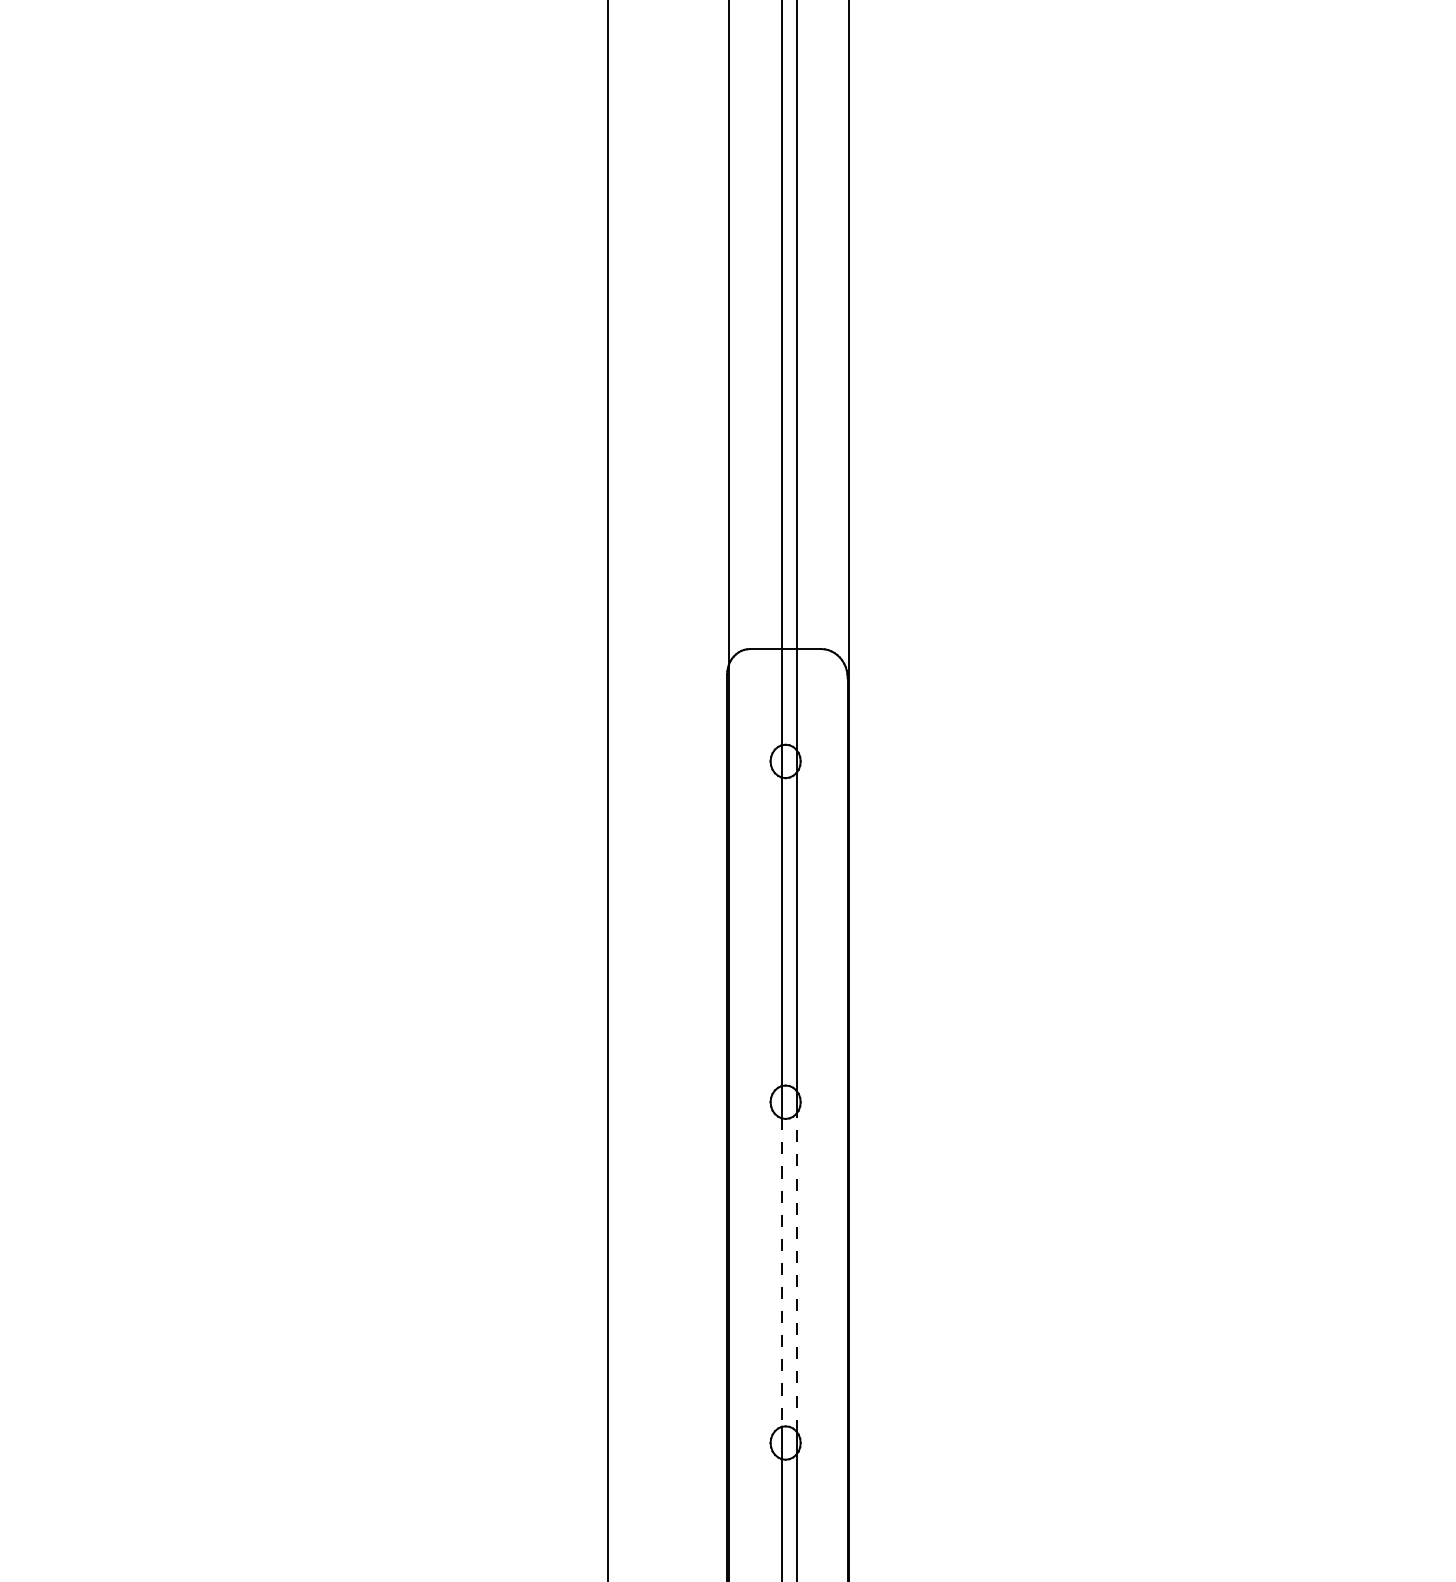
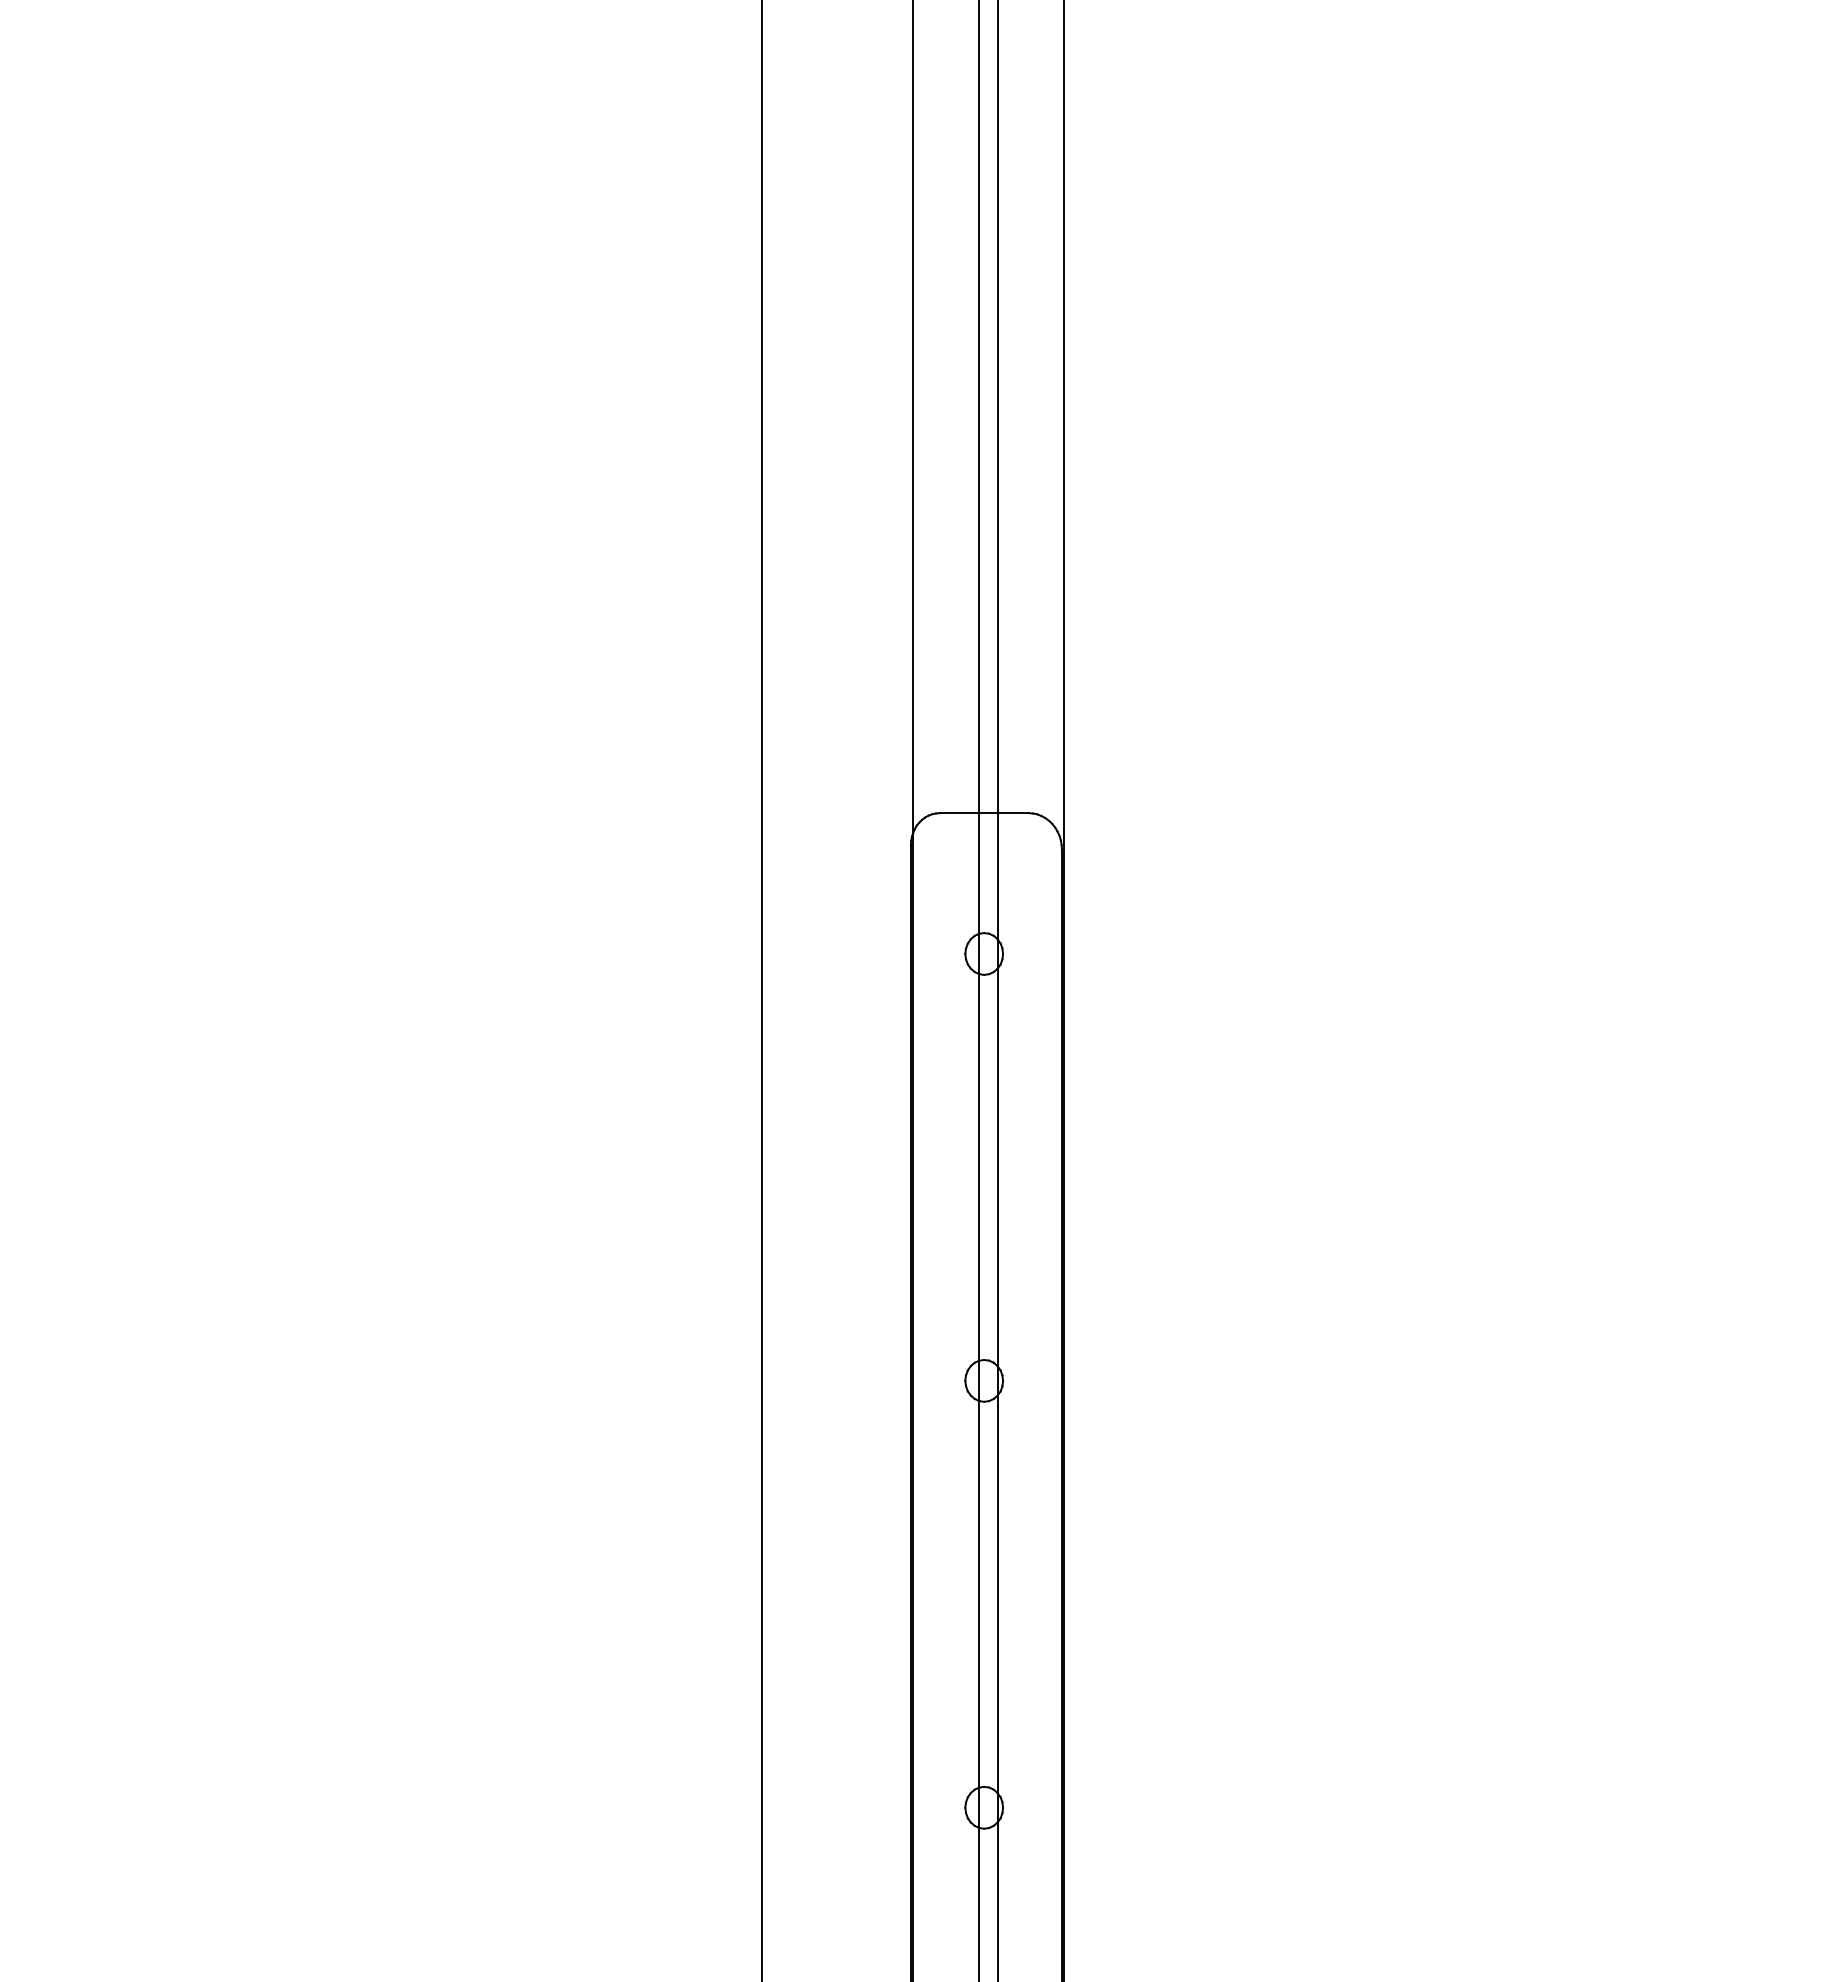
line: (796, 1271) -> (997, 1593), dashed -> solid
line: (781, 1272) -> (979, 1594), dashed -> solid

